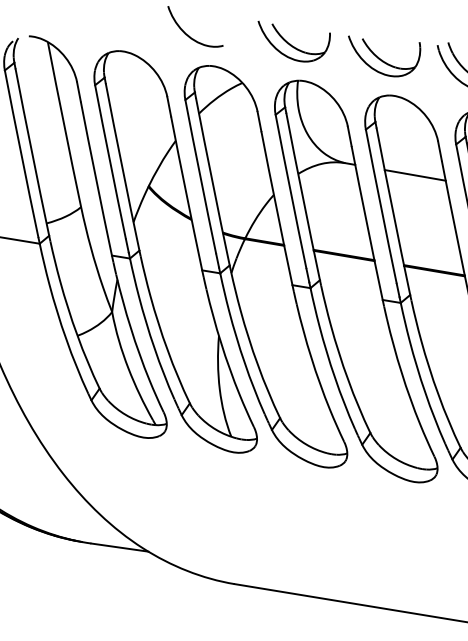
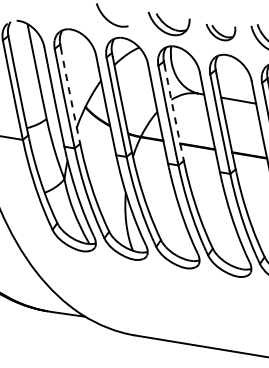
part: (383, 56) -> (220, 32), size x0.7
arc: (122, 166) -> (70, 95), solid -> dashed
arc: (301, 196) -> (173, 112), solid -> dashed

